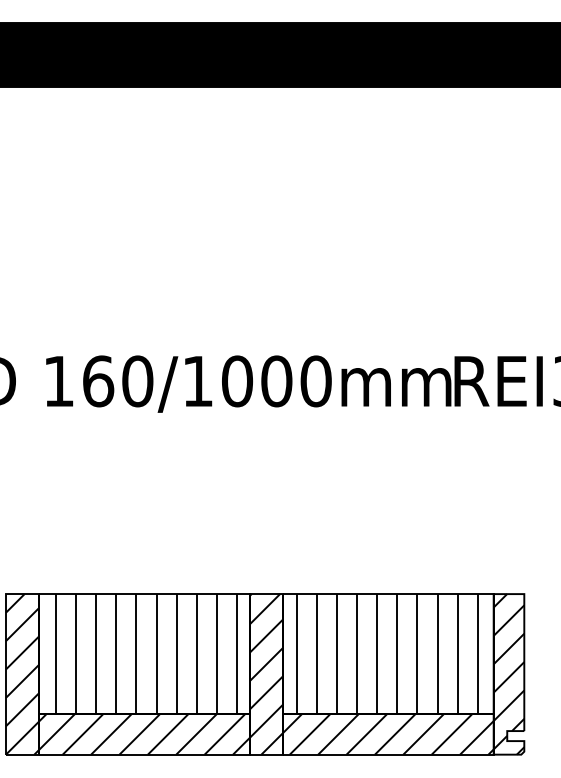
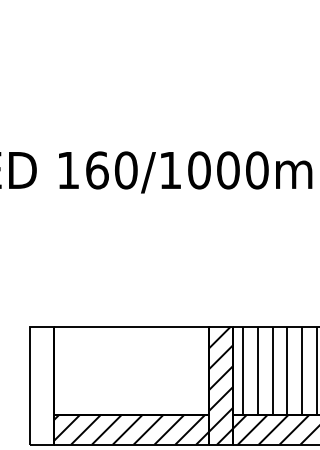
hatch: (146, 654) -> (132, 371), removed
hatch: (22, 674) -> (41, 385), removed

